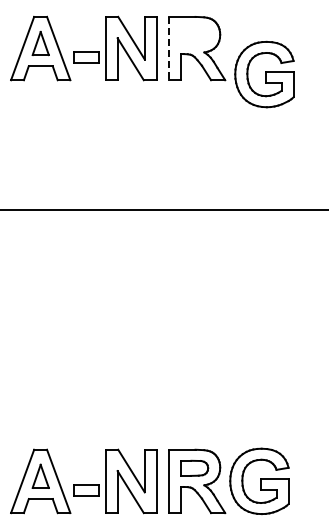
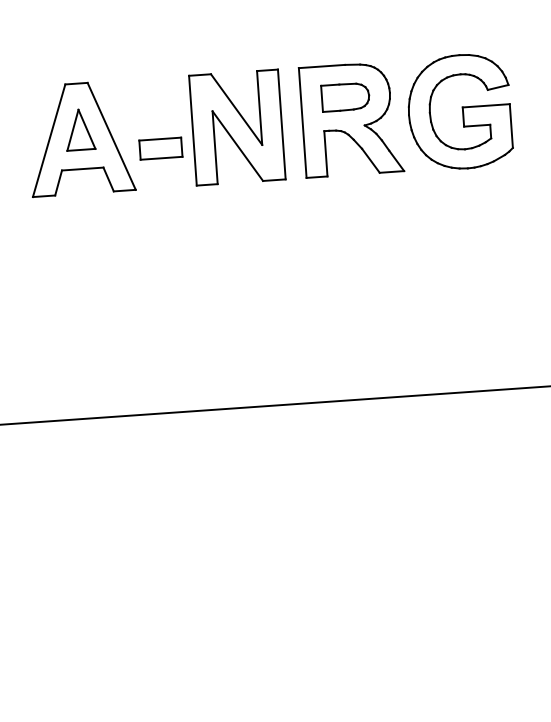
part: (194, 35) -> (345, 97), added
line: (168, 48) -> (301, 122), dashed -> solid
part: (264, 74) -> (459, 111), moved

